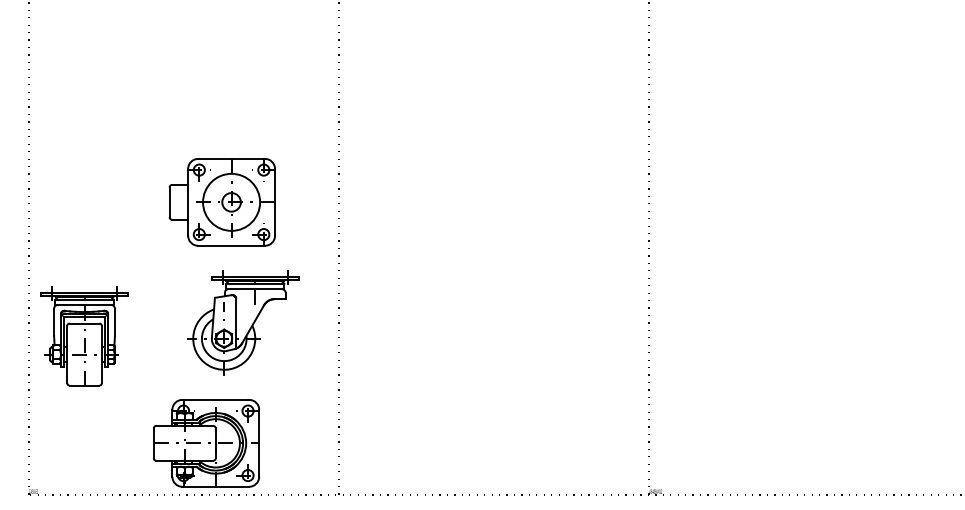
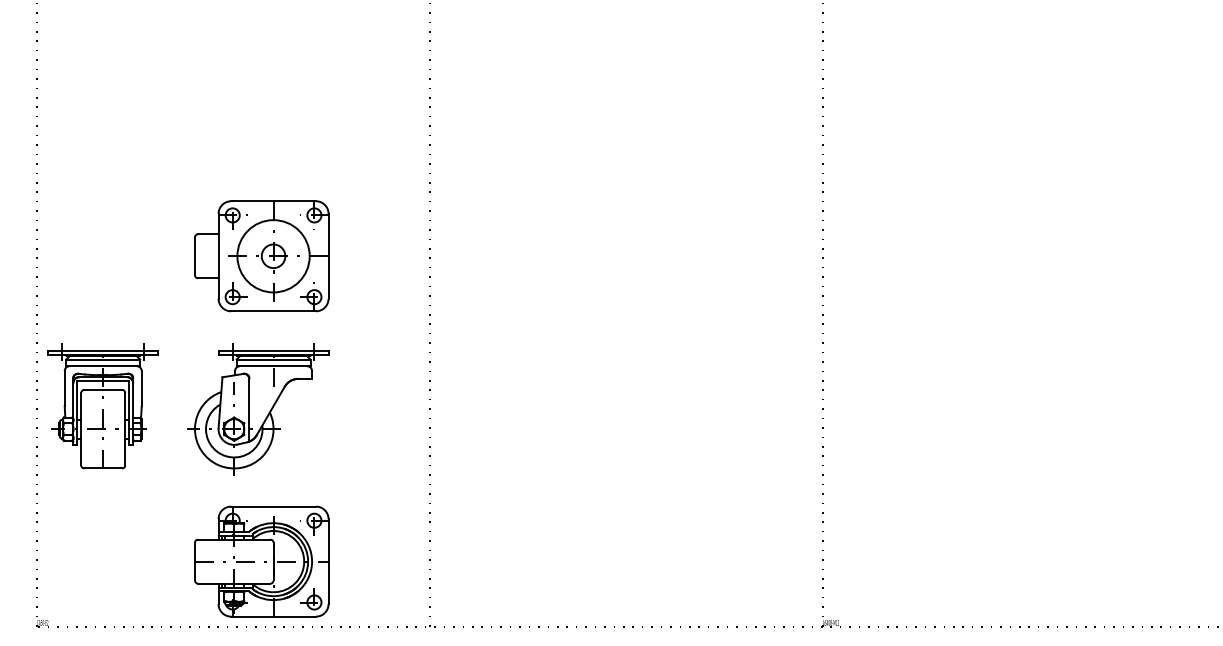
part: (222, 202) -> (261, 256), moved
part: (243, 323) -> (258, 409), moved
part: (83, 336) -> (102, 406), moved

